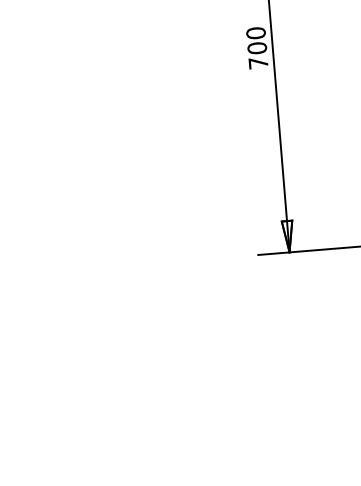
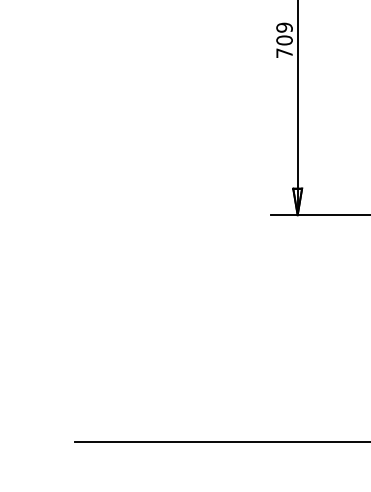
text: (255, 33) -> (284, 27), 700 -> 709

